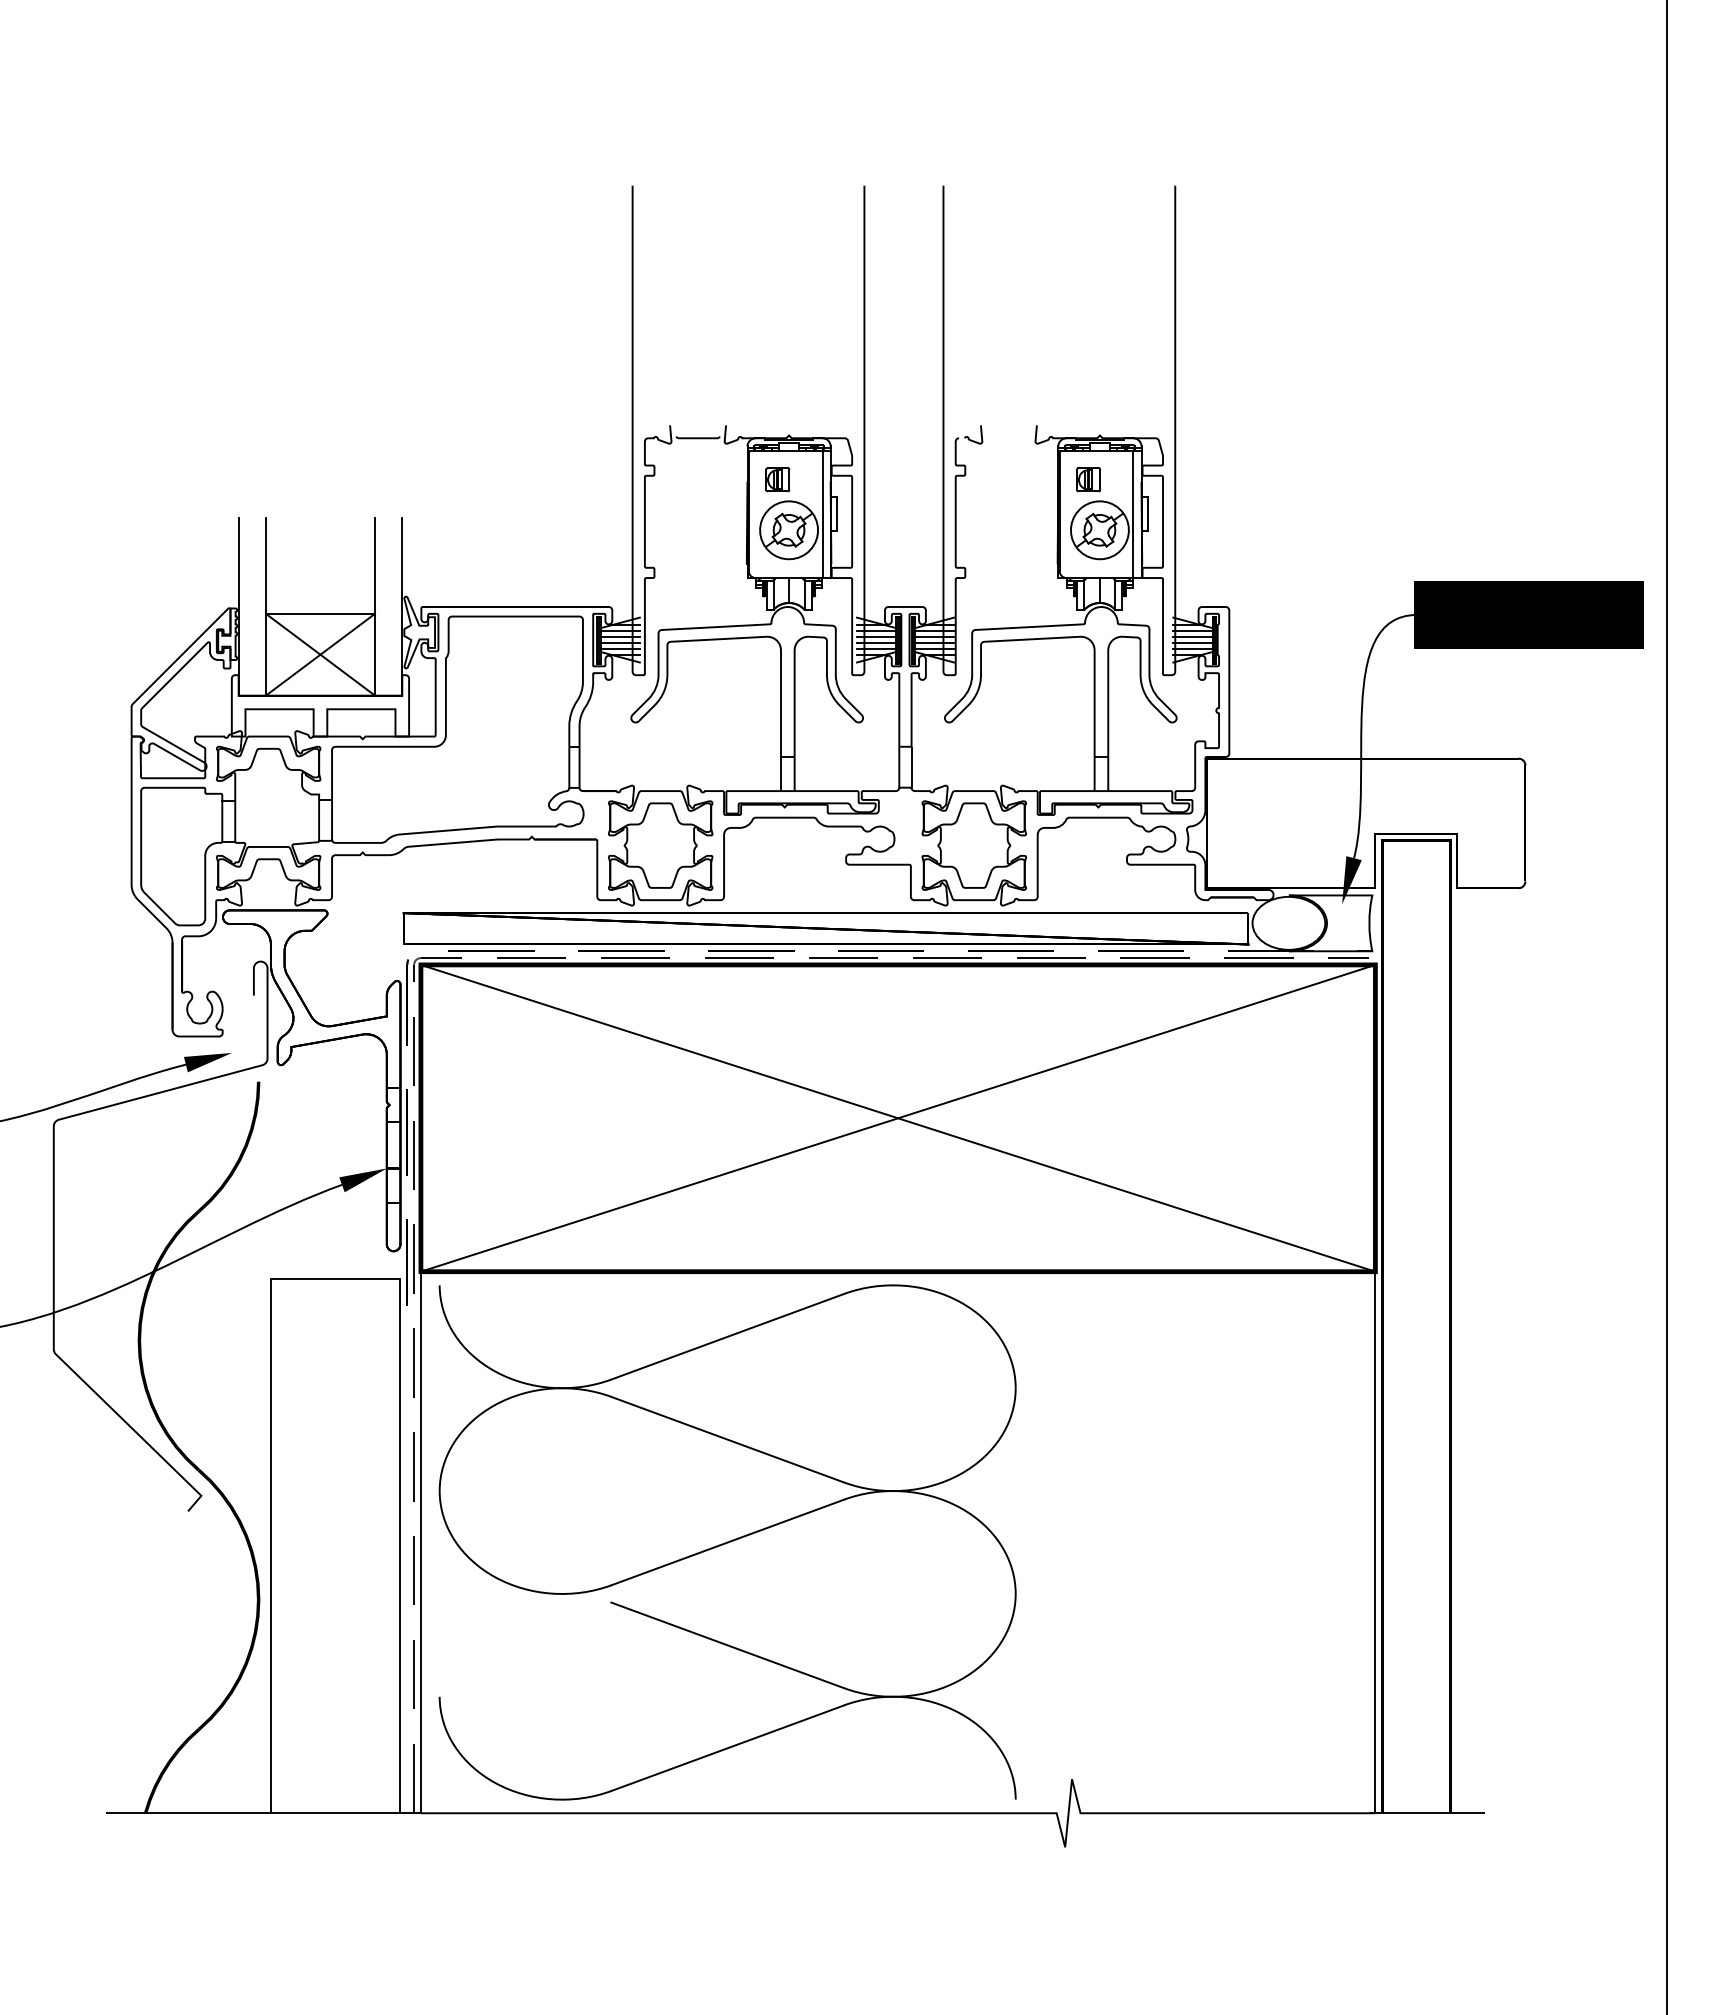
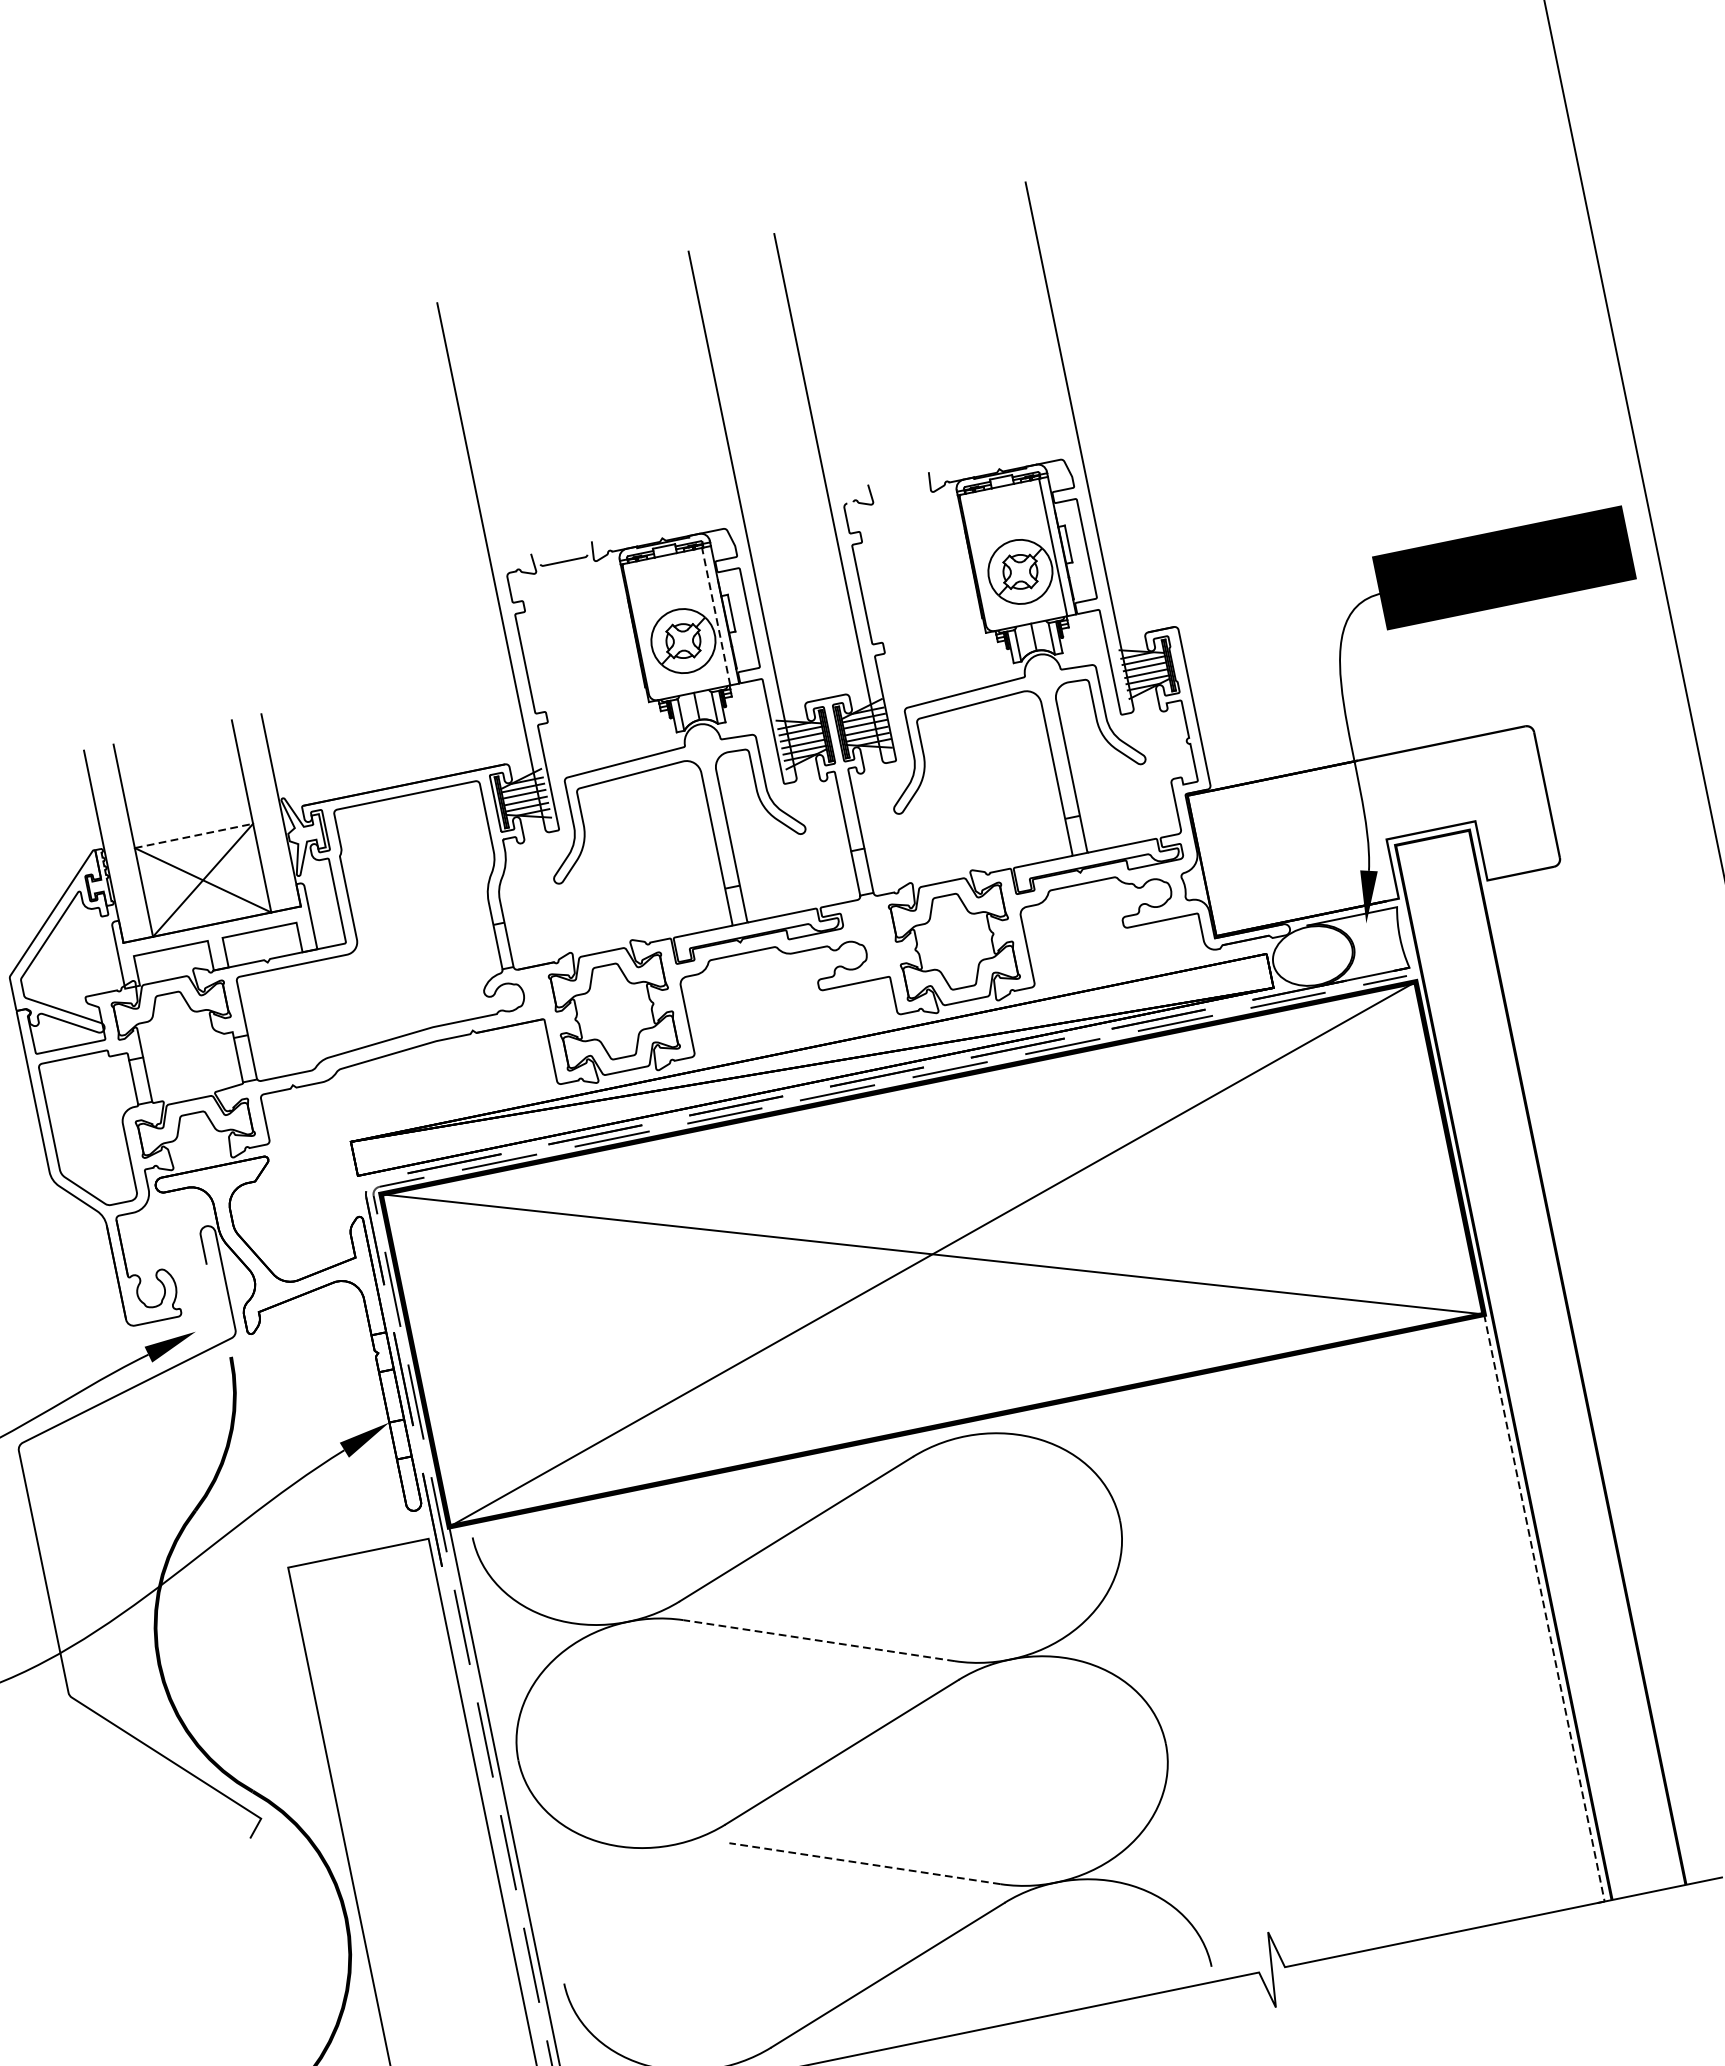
part: (777, 479) -> (659, 588), removed
part: (1088, 479) -> (996, 519), removed
line: (822, 514) -> (716, 616), solid -> dashed
line: (320, 613) -> (193, 835), solid -> dashed
line: (727, 1439) -> (819, 1640), solid -> dashed
line: (1375, 1542) -> (1544, 1608), solid -> dashed
line: (727, 1645) -> (864, 1863), solid -> dashed

